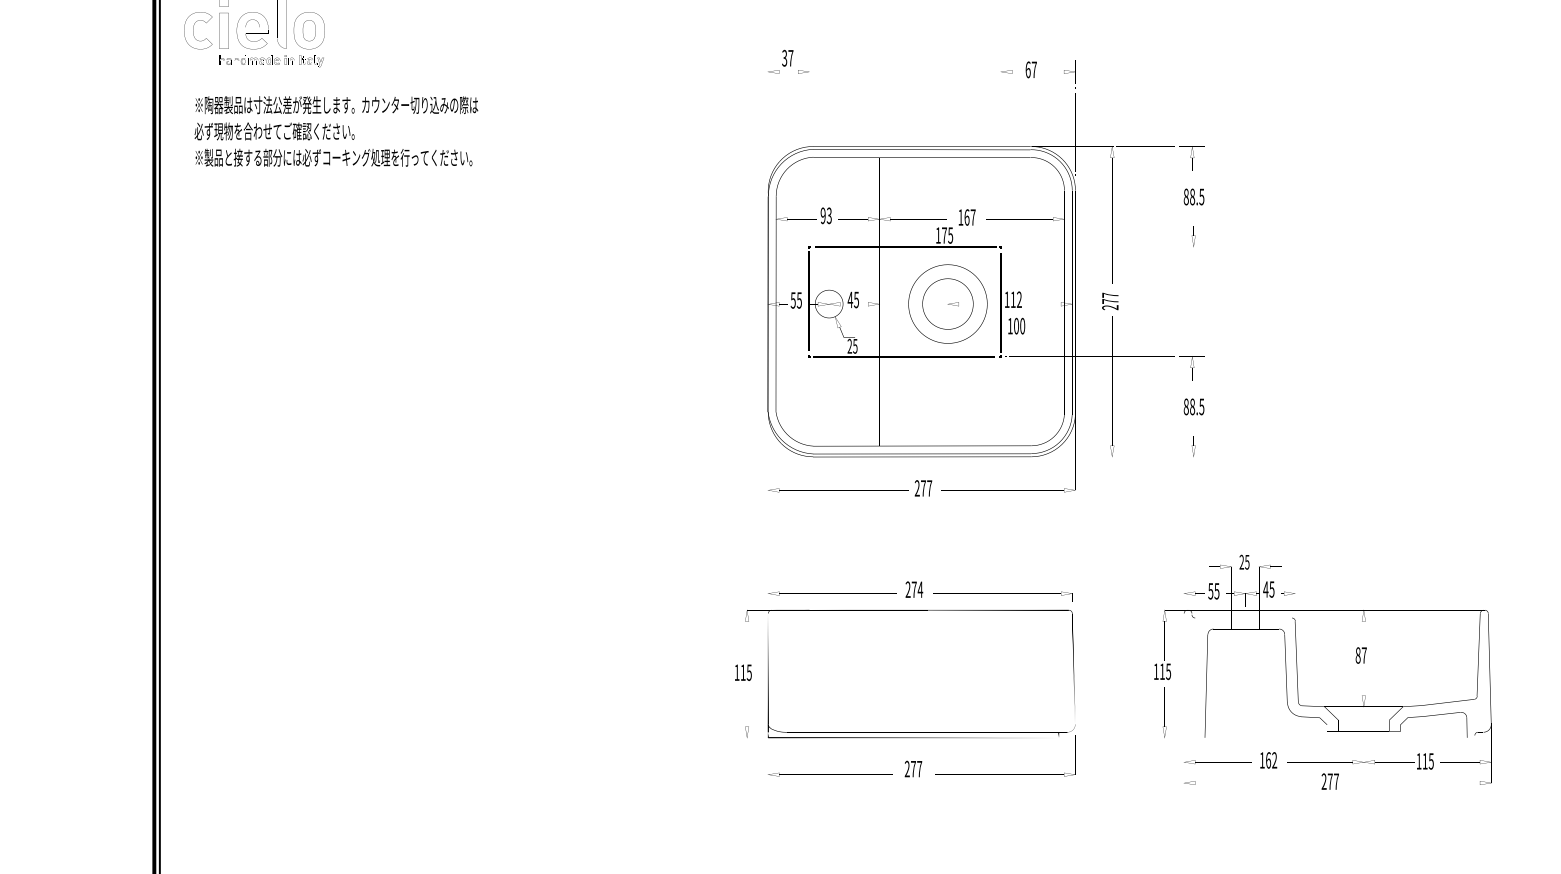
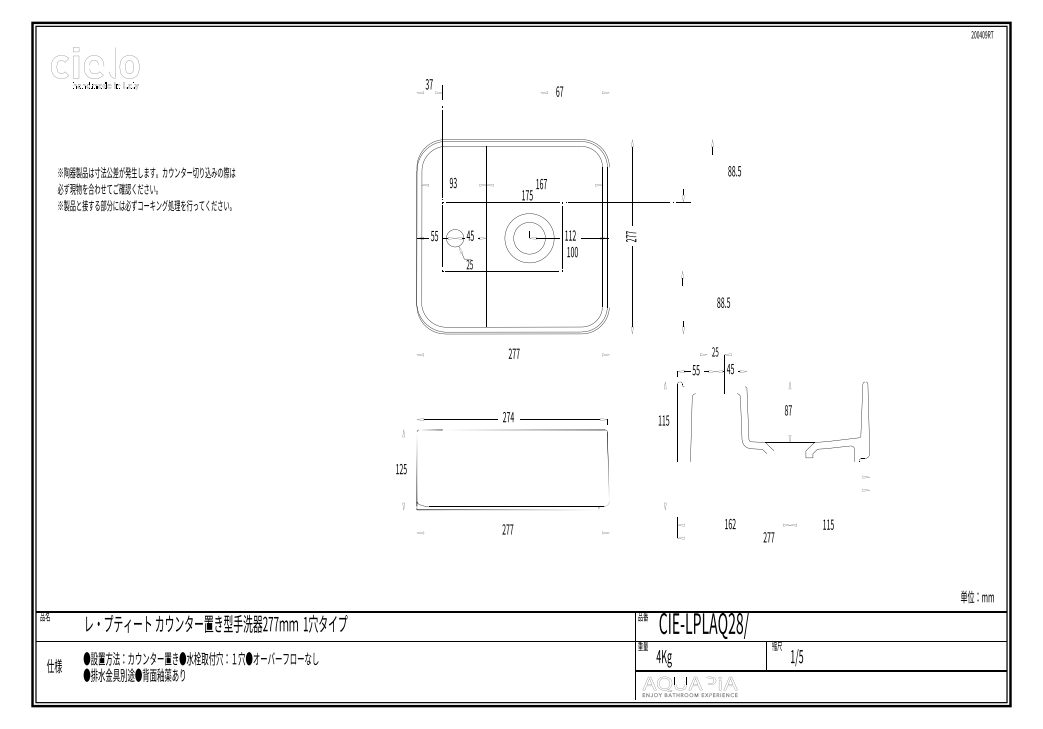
text: (1019, 69) -> (552, 91), moved
text: (336, 131) -> (146, 189), moved
part: (1192, 159) -> (712, 147), moved
text: (1193, 197) -> (734, 171), moved
text: (1193, 406) -> (723, 302), moved
text: (1321, 670) -> (763, 419), moved
text: (741, 671) -> (400, 468), 115 -> 125

